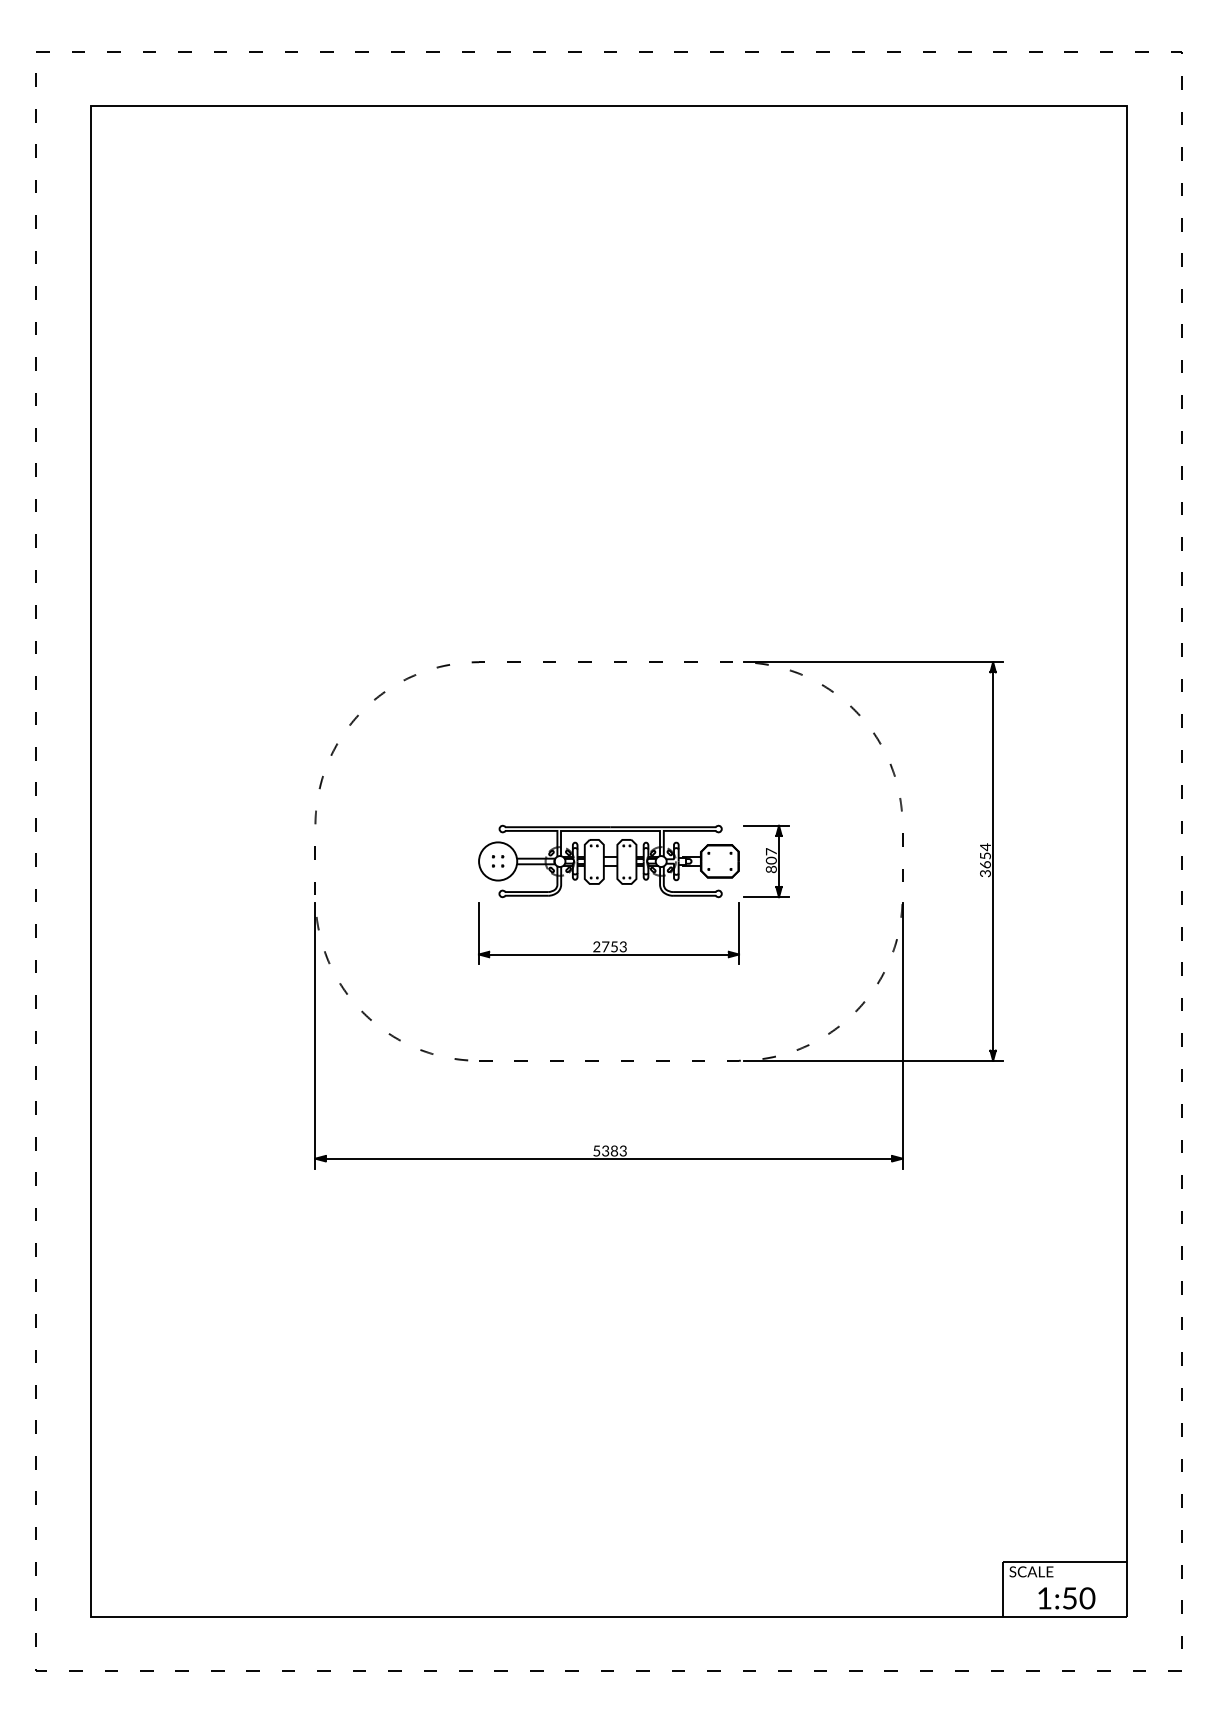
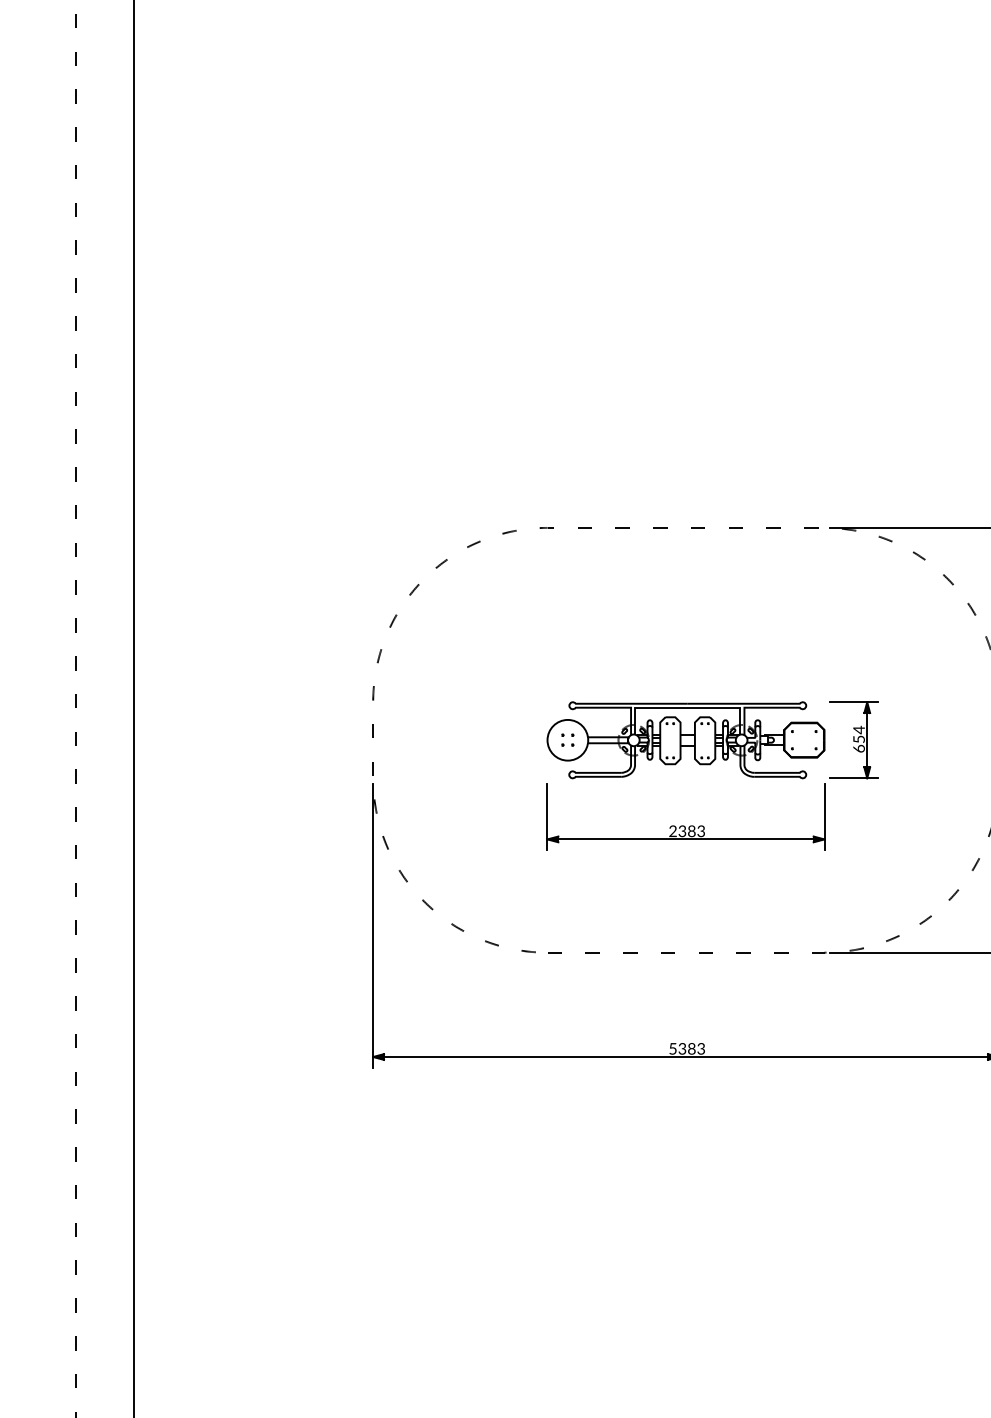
text: (770, 859) -> (858, 738), 807 -> 654
text: (610, 946) -> (687, 830), 2753 -> 2383

